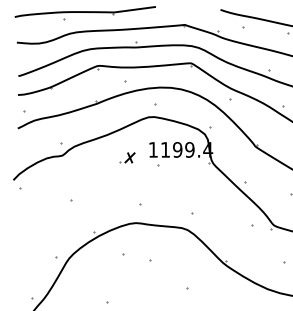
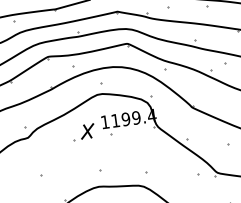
part: (127, 157) -> (84, 131), size x1.67

